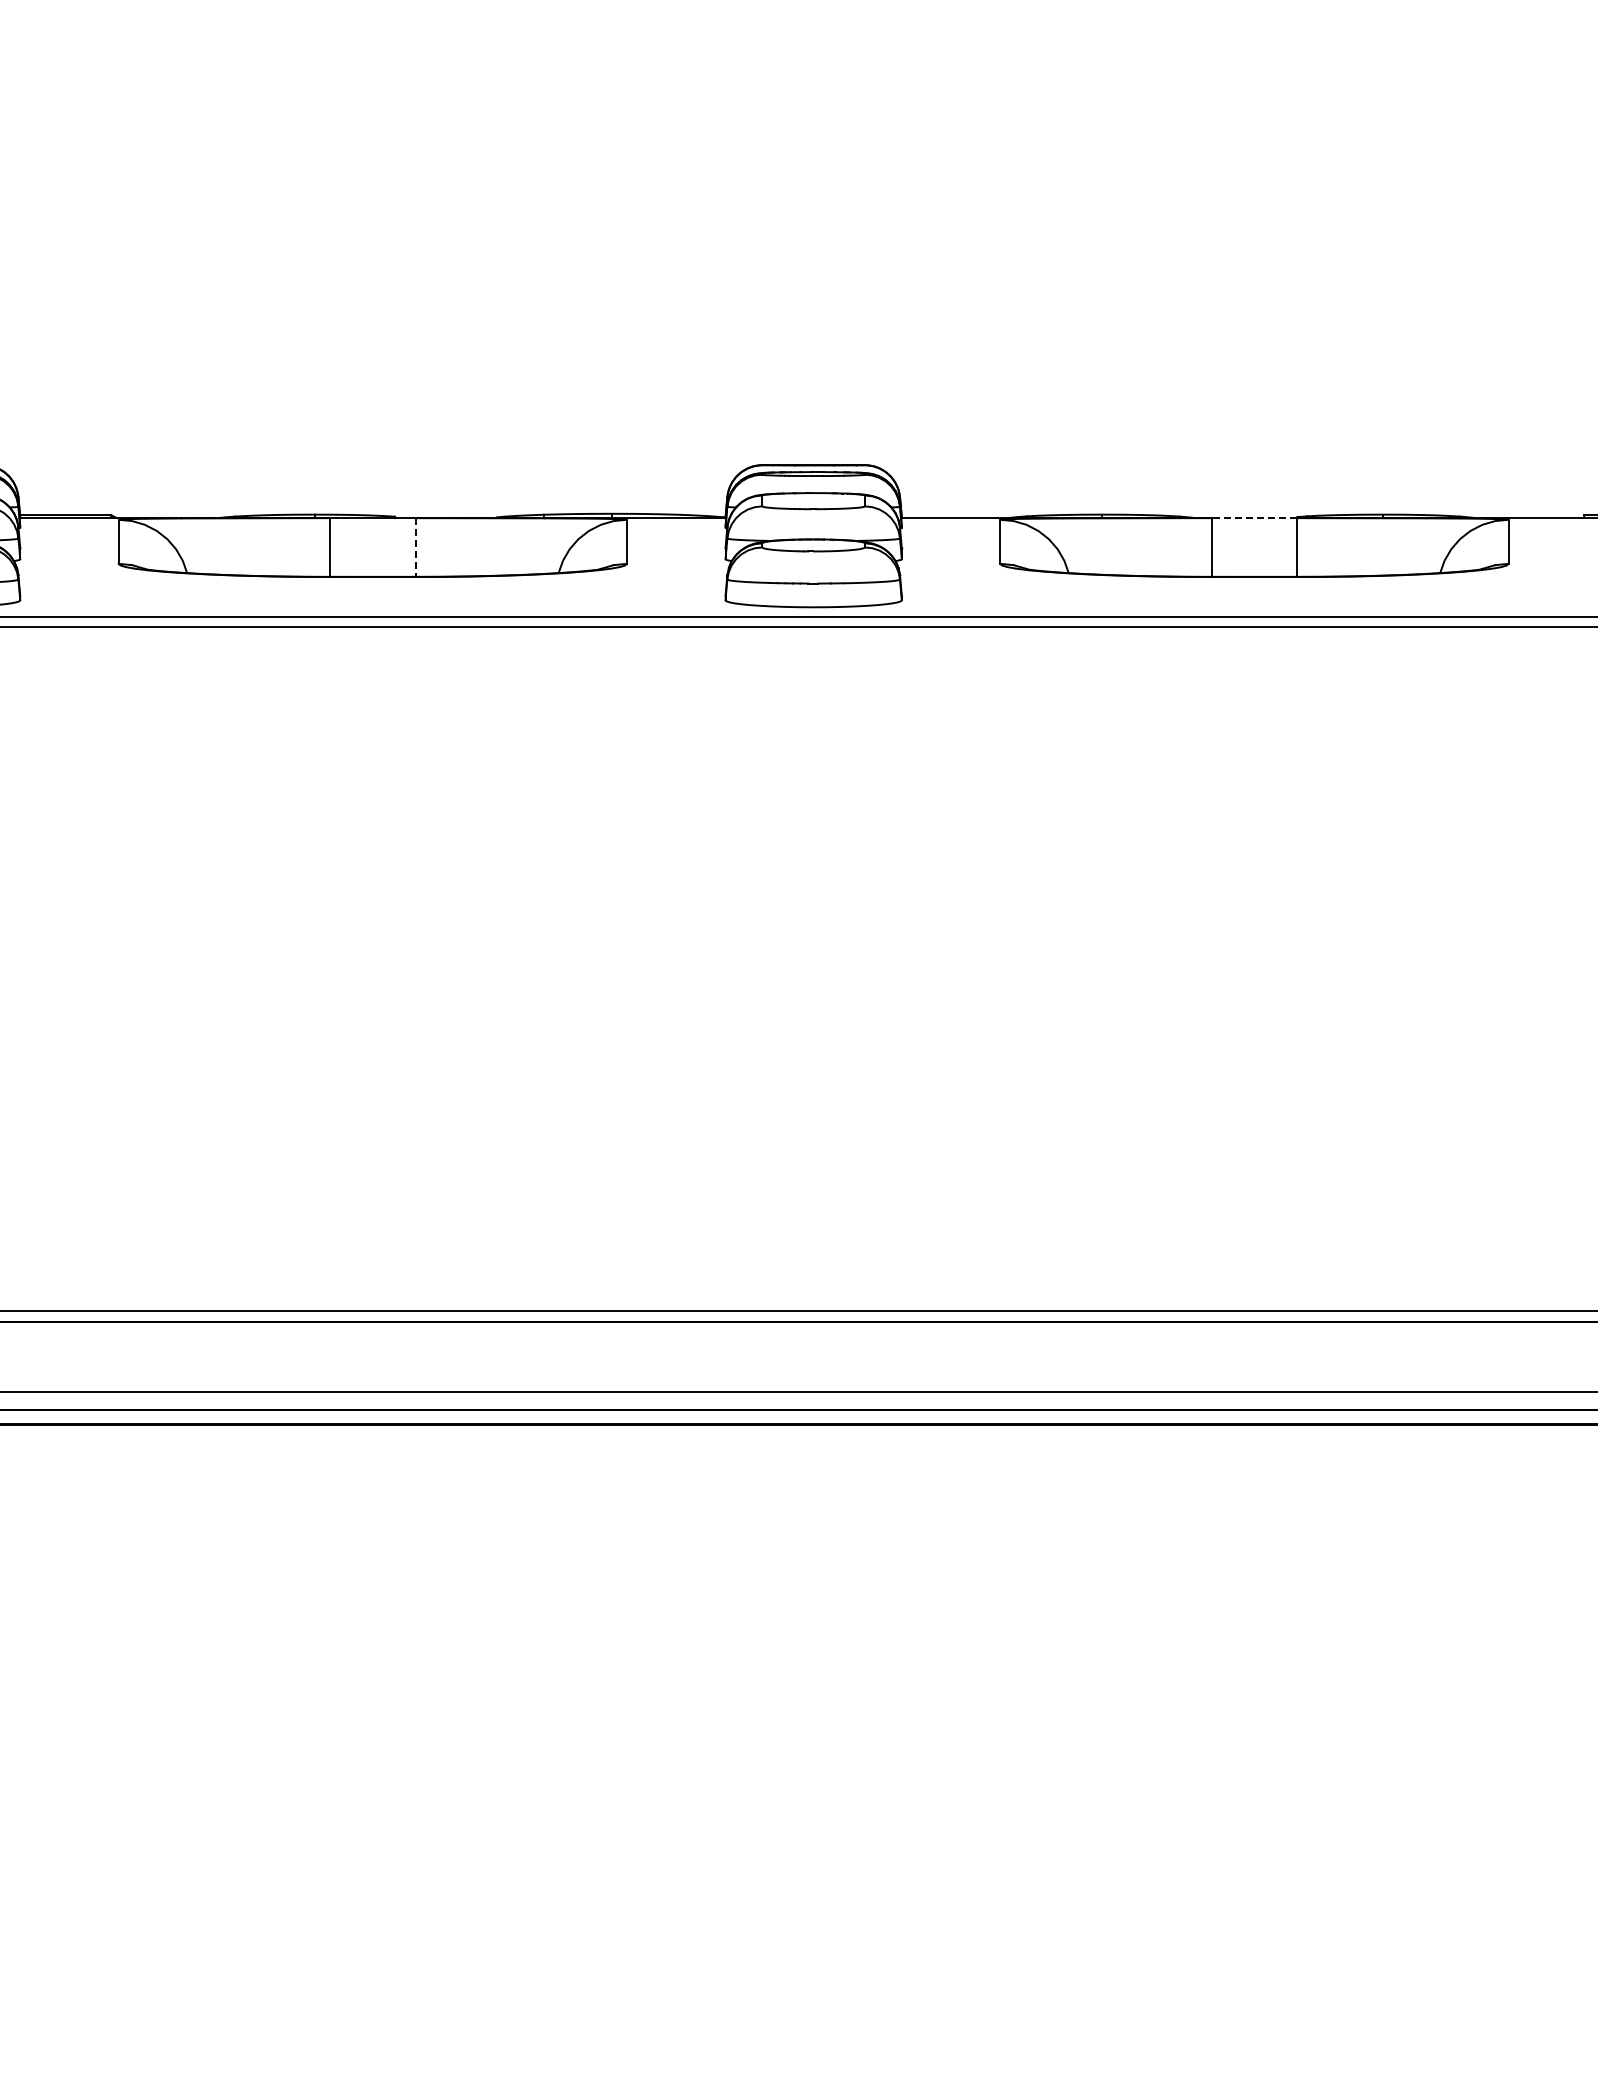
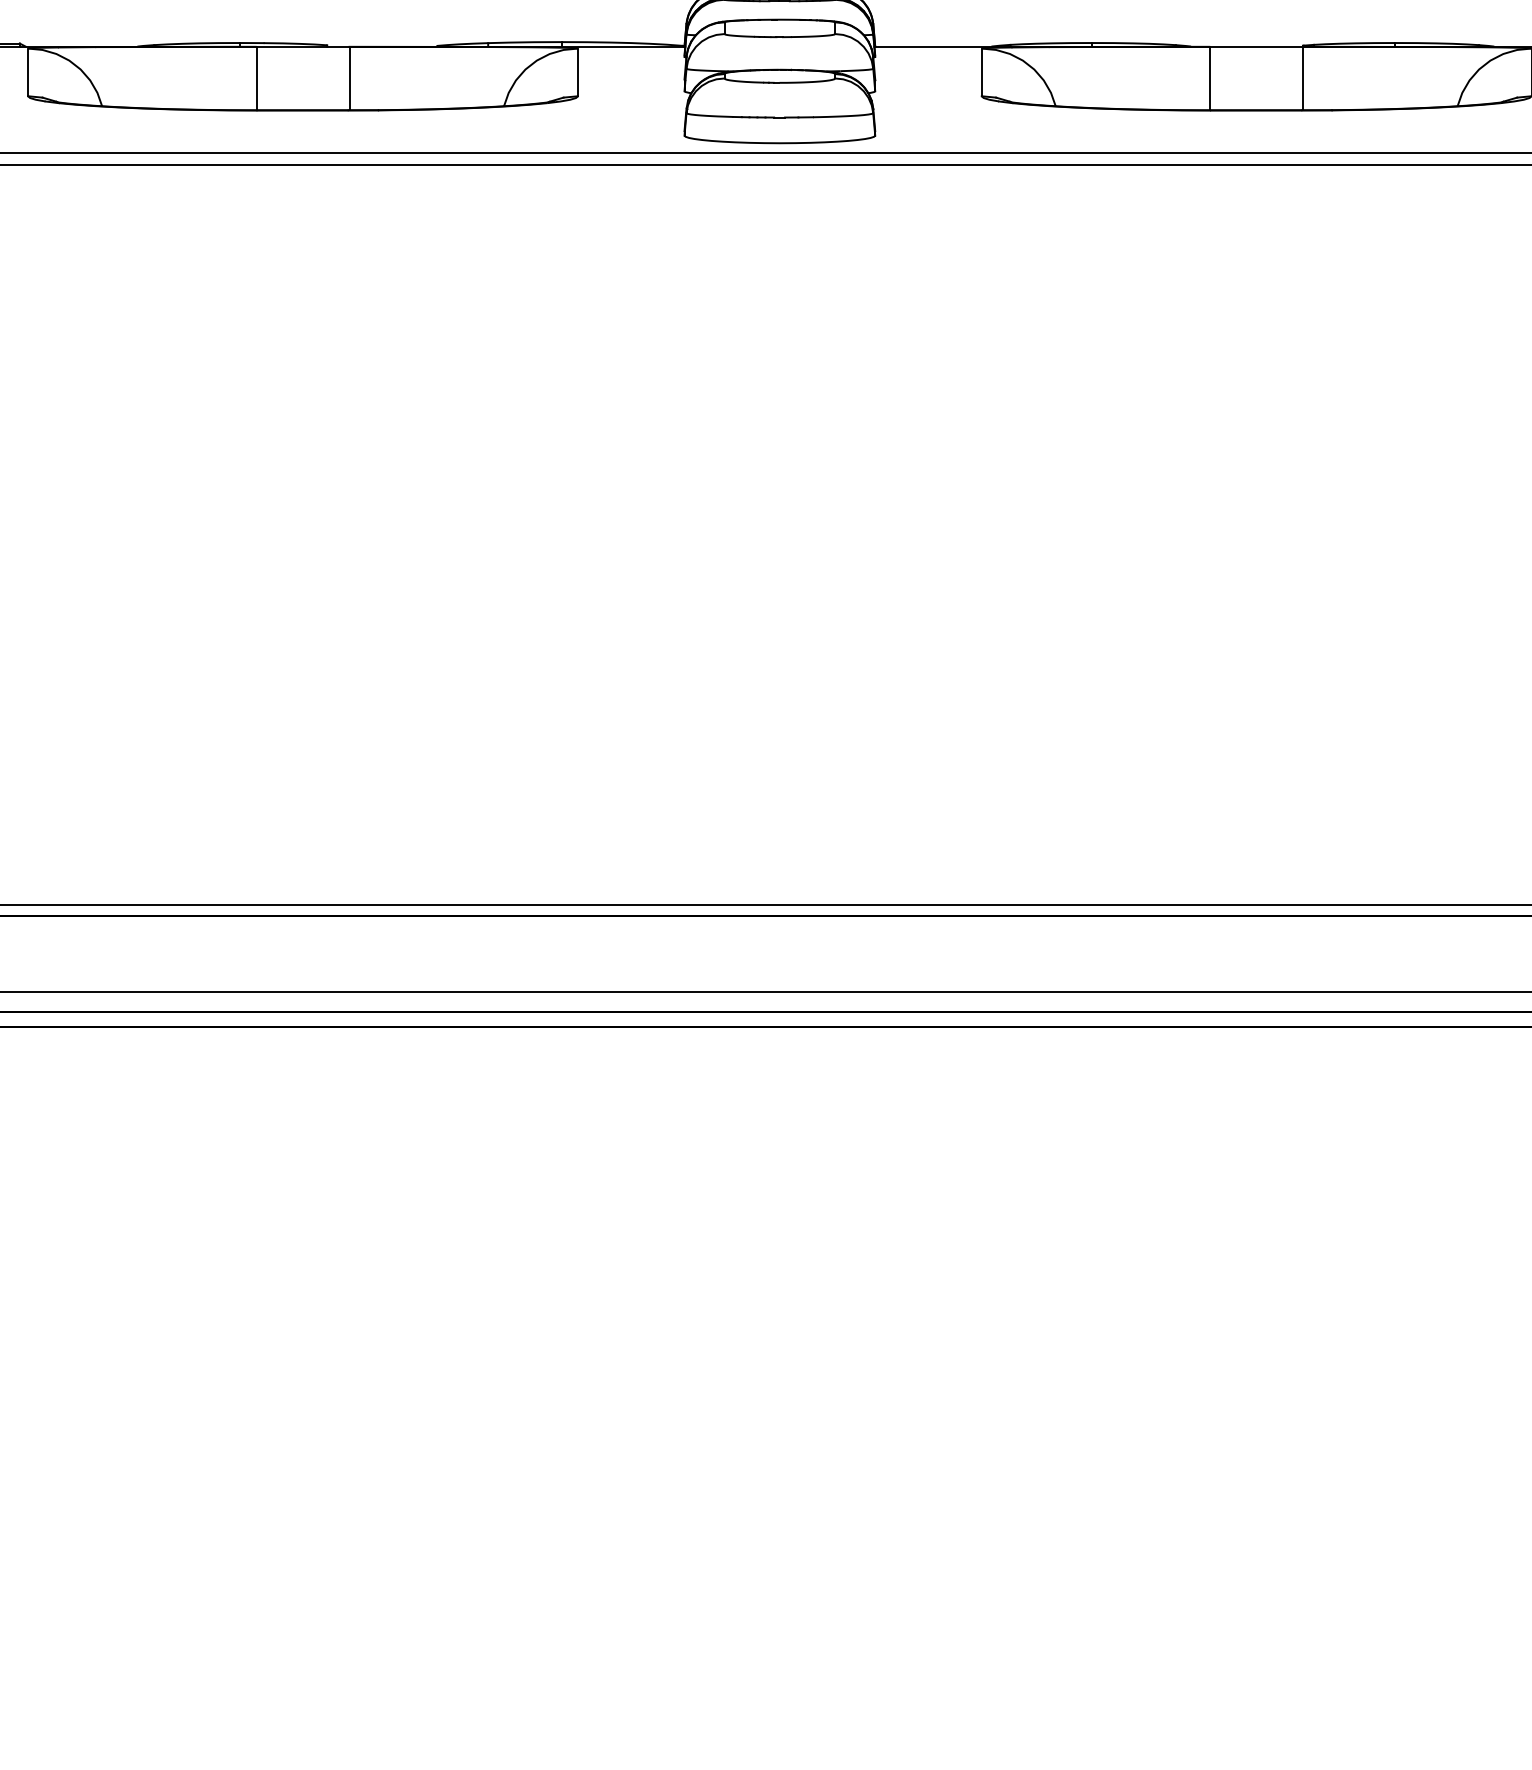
line: (1254, 518) -> (1256, 47), dashed -> solid
line: (415, 548) -> (349, 79), dashed -> solid

